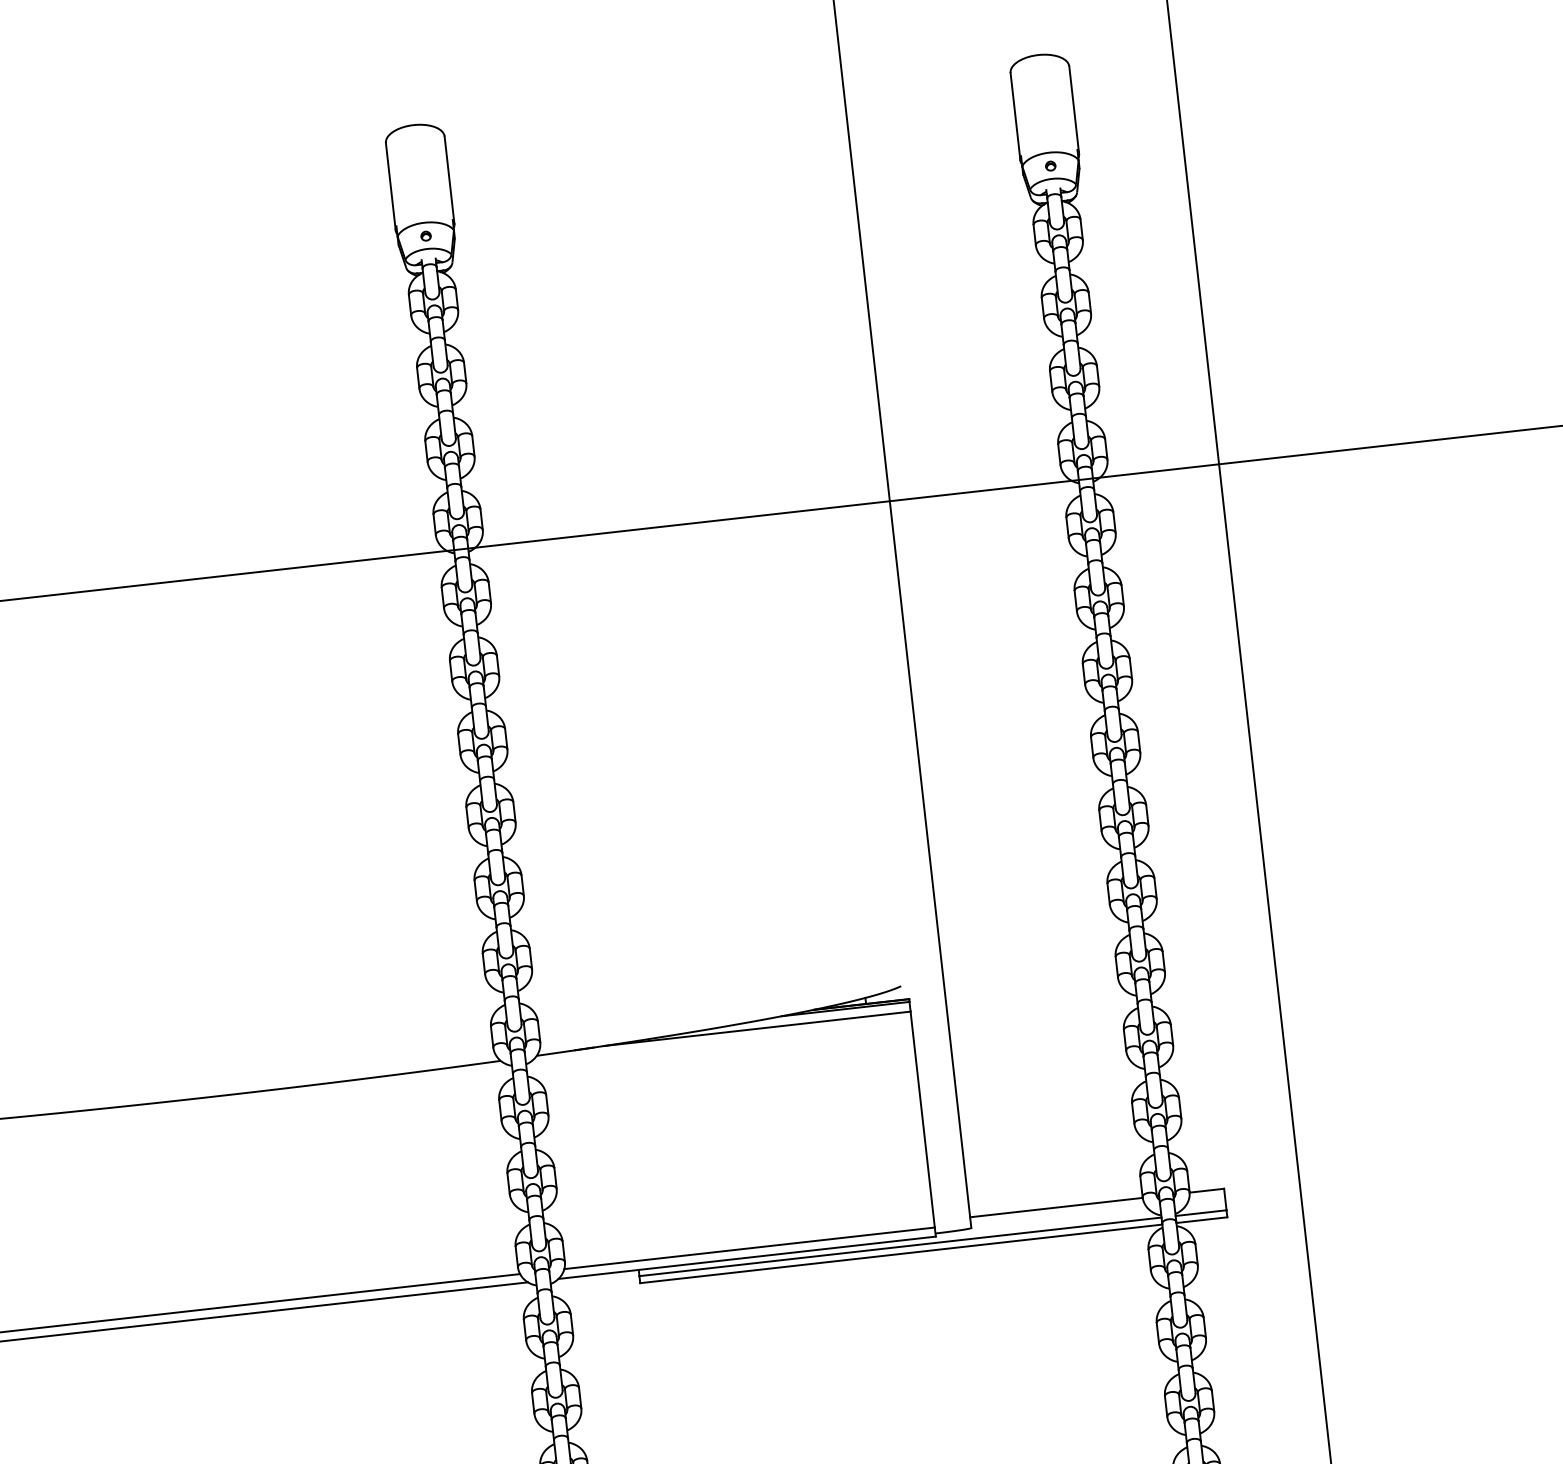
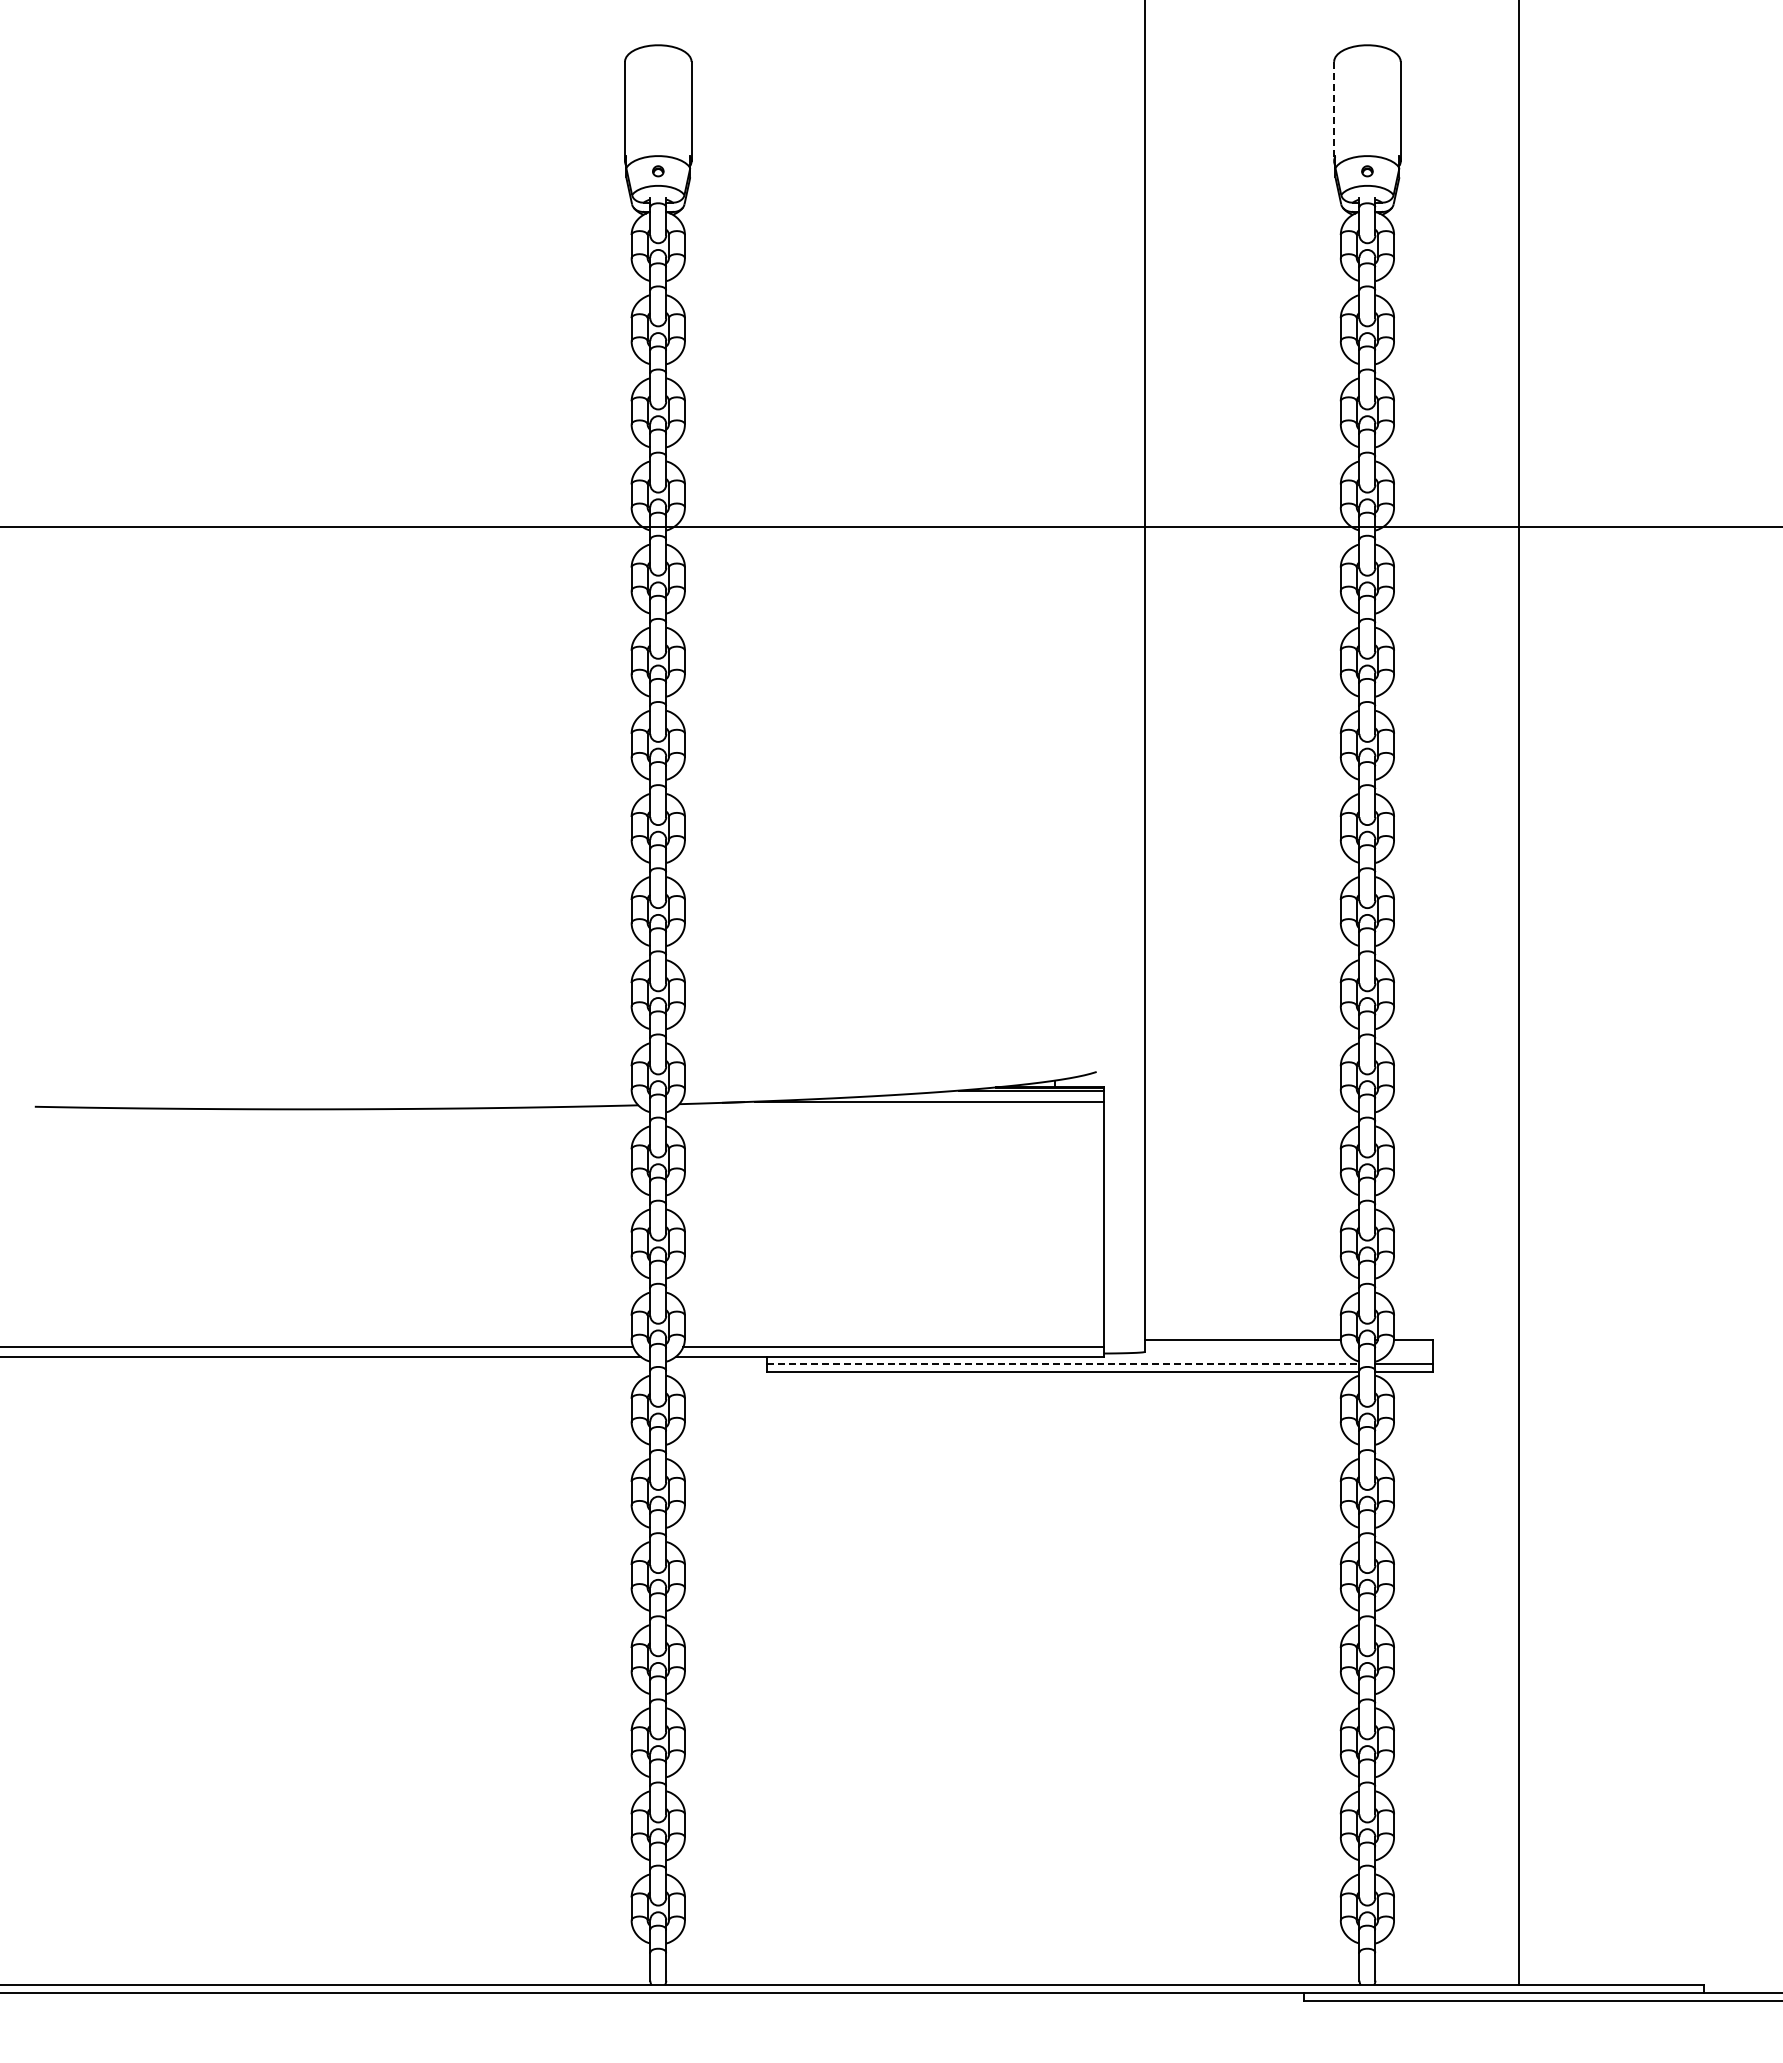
line: (1015, 116) -> (1334, 111), solid -> dashed
line: (900, 1247) -> (1063, 1364), solid -> dashed

